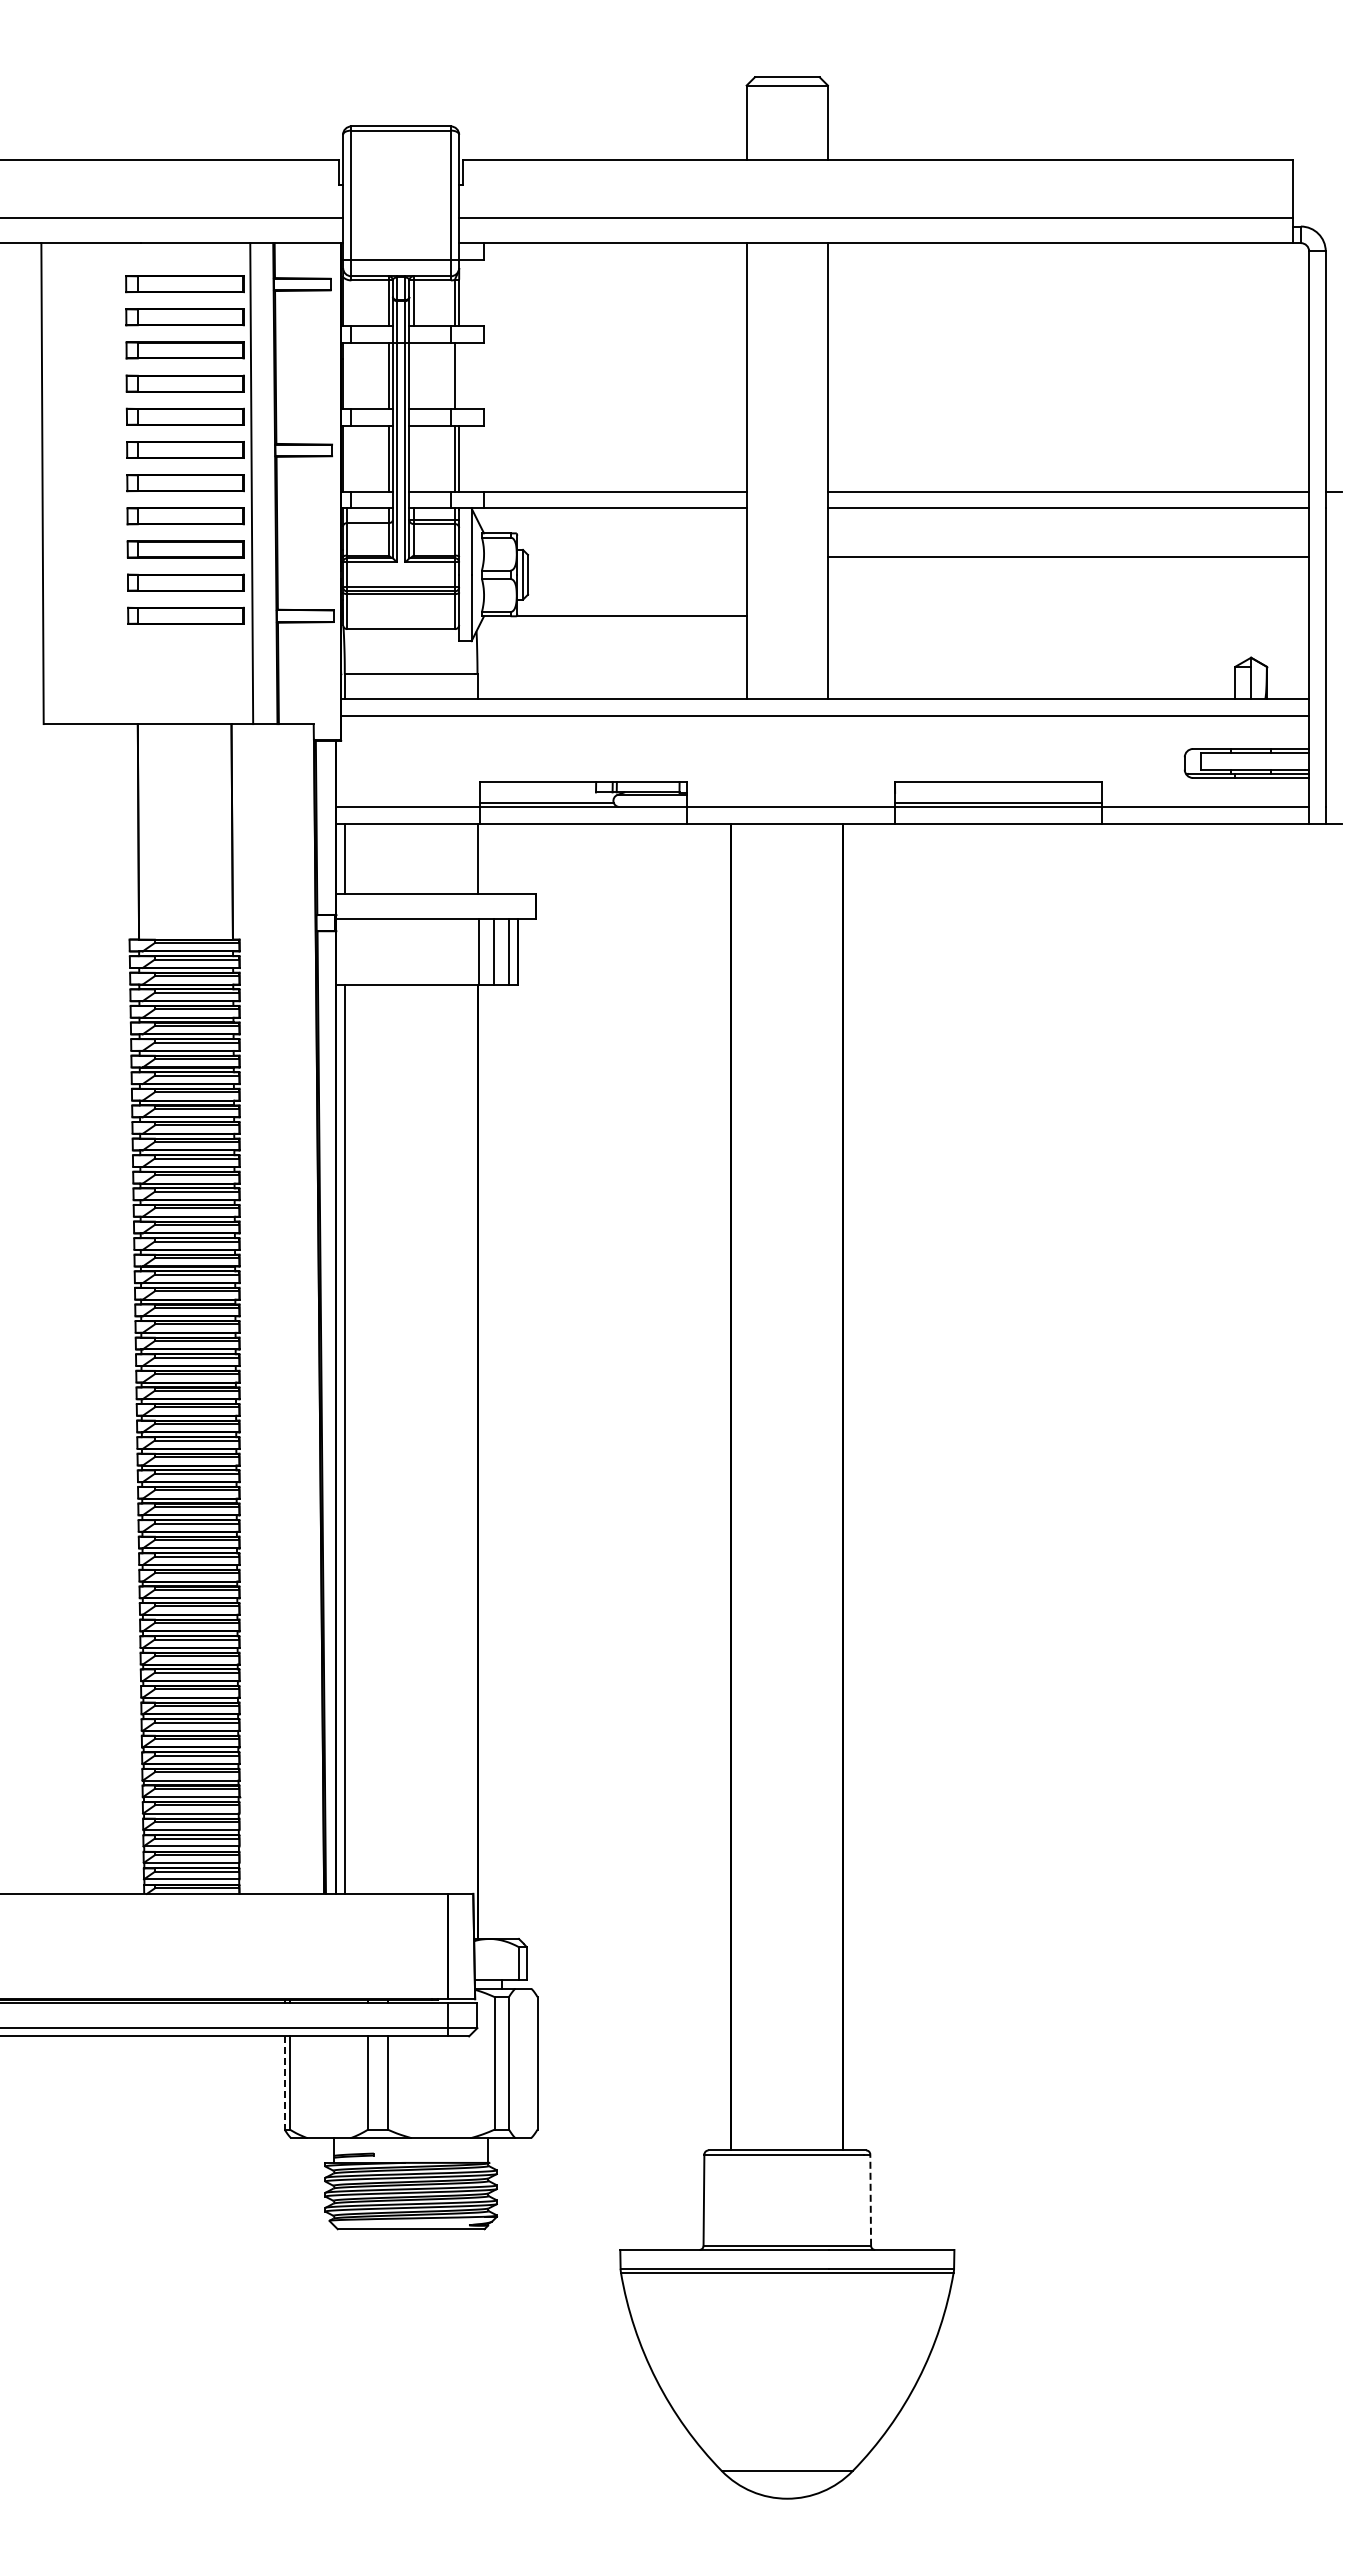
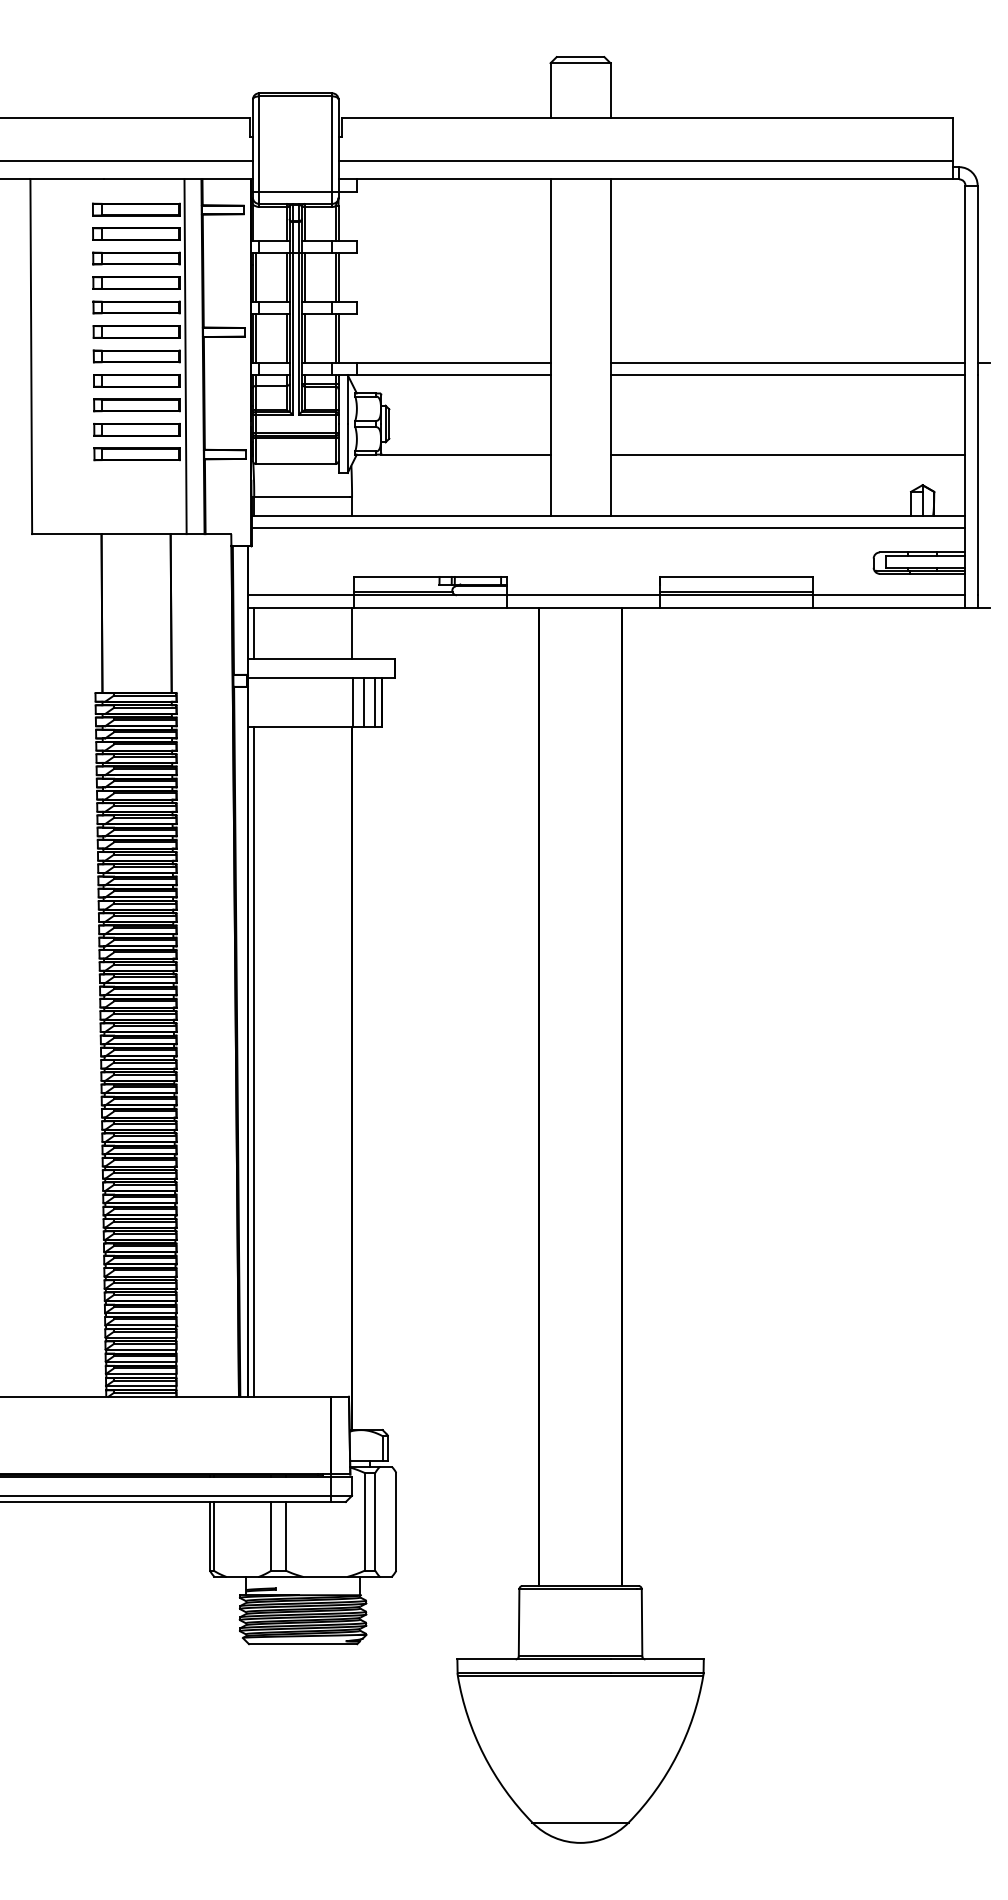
line: (347, 375) -> (256, 277), added
line: (413, 375) -> (304, 277), added
line: (459, 375) -> (338, 277), added
line: (347, 458) -> (256, 338), added
line: (413, 458) -> (304, 338), added
line: (1068, 557) -> (787, 454), moved
line: (284, 2083) -> (209, 1536), dashed -> solid
line: (870, 2200) -> (641, 1622), dashed -> solid

